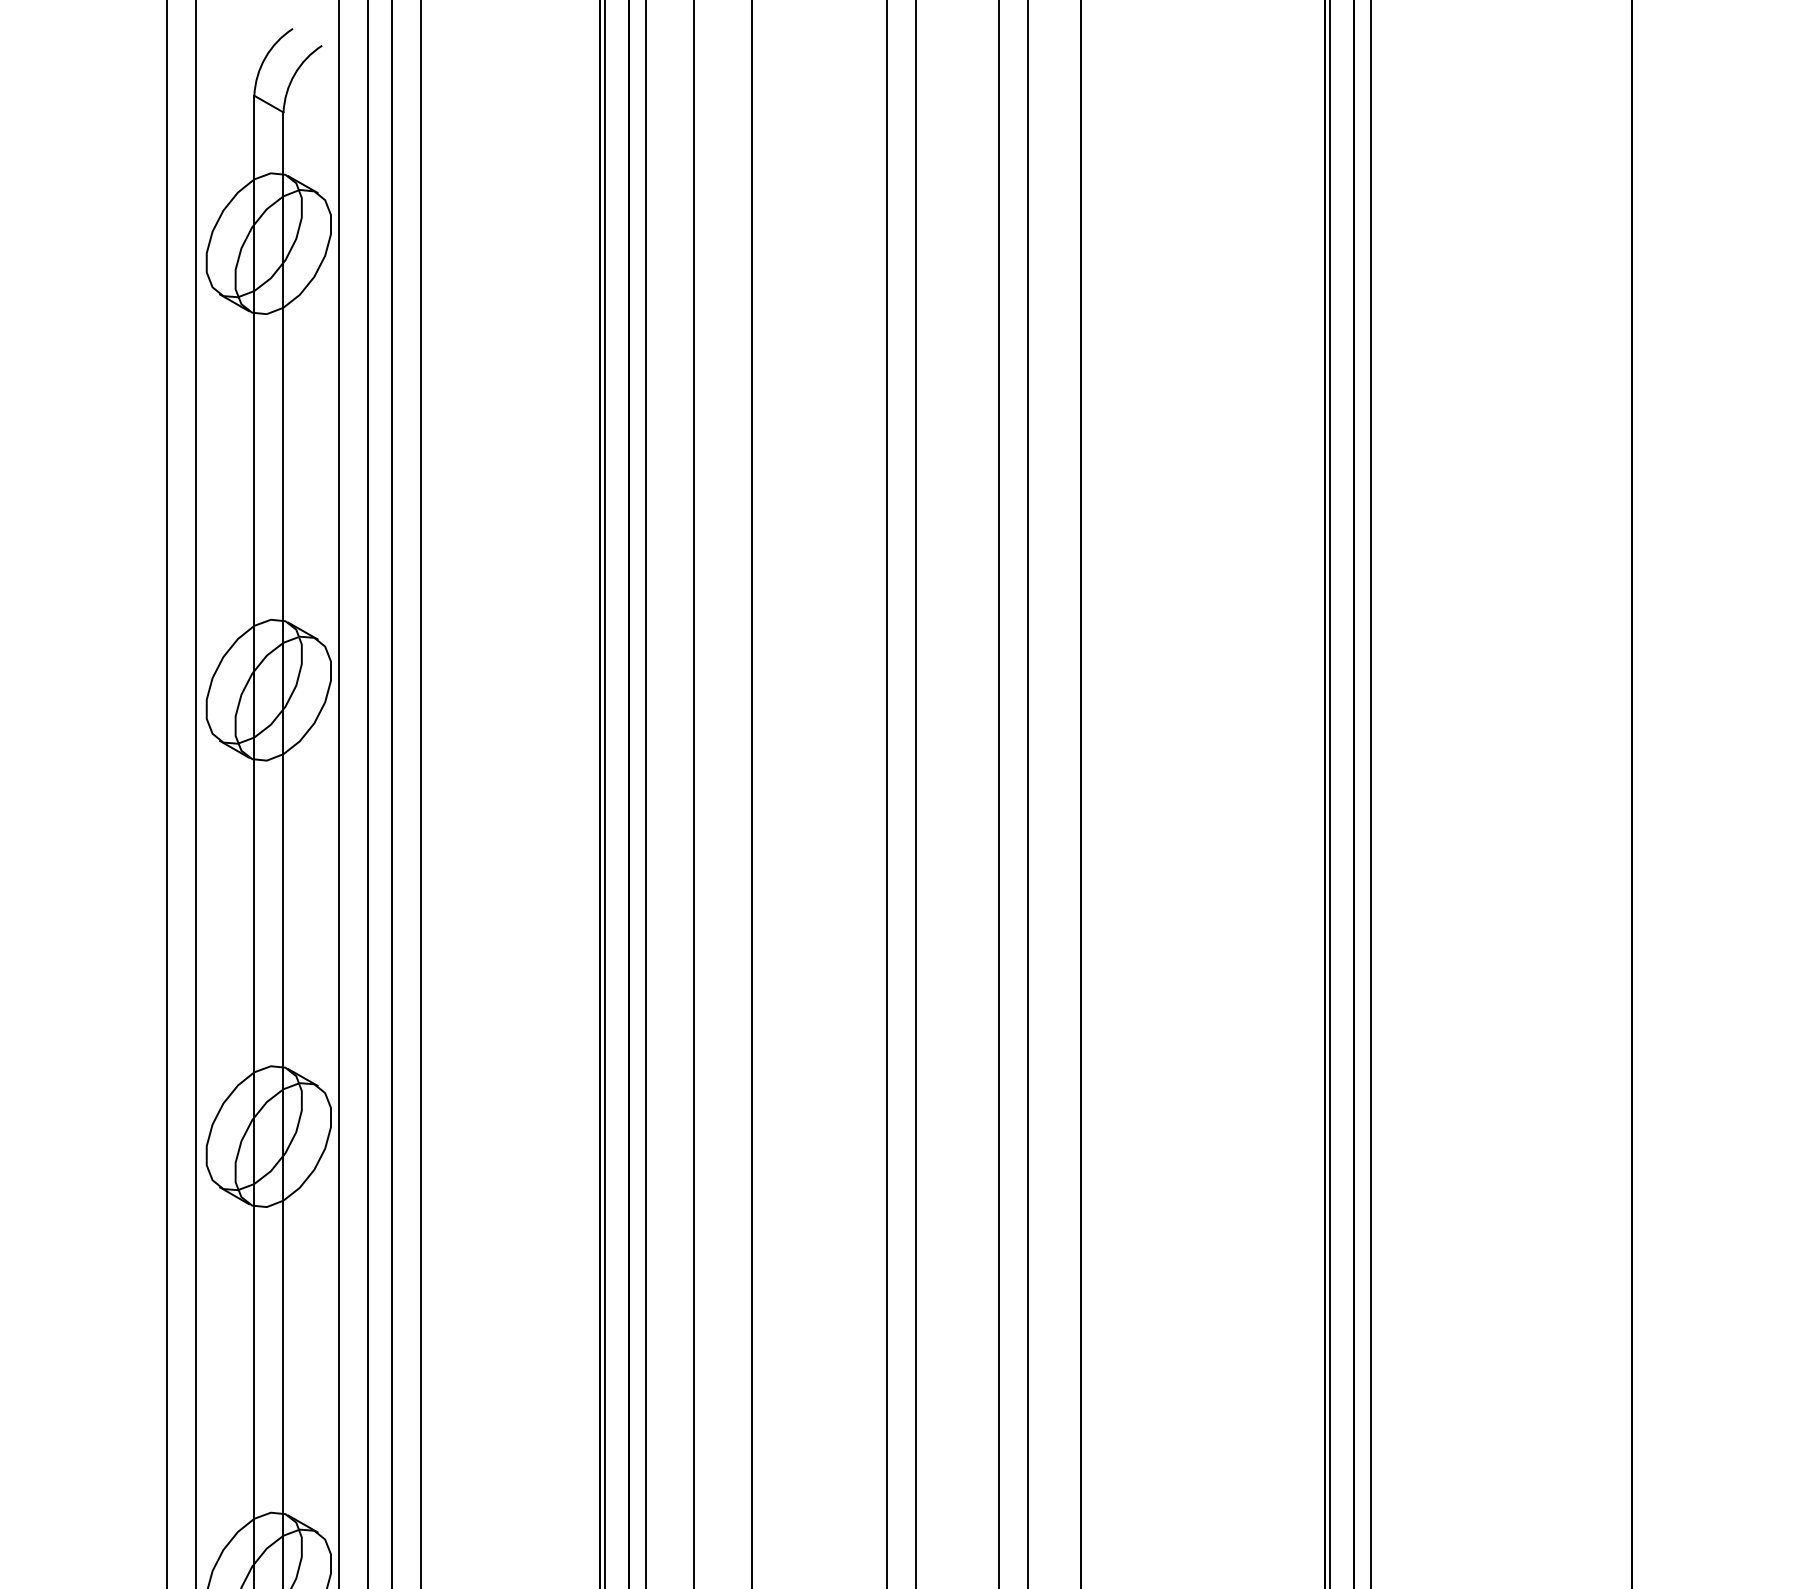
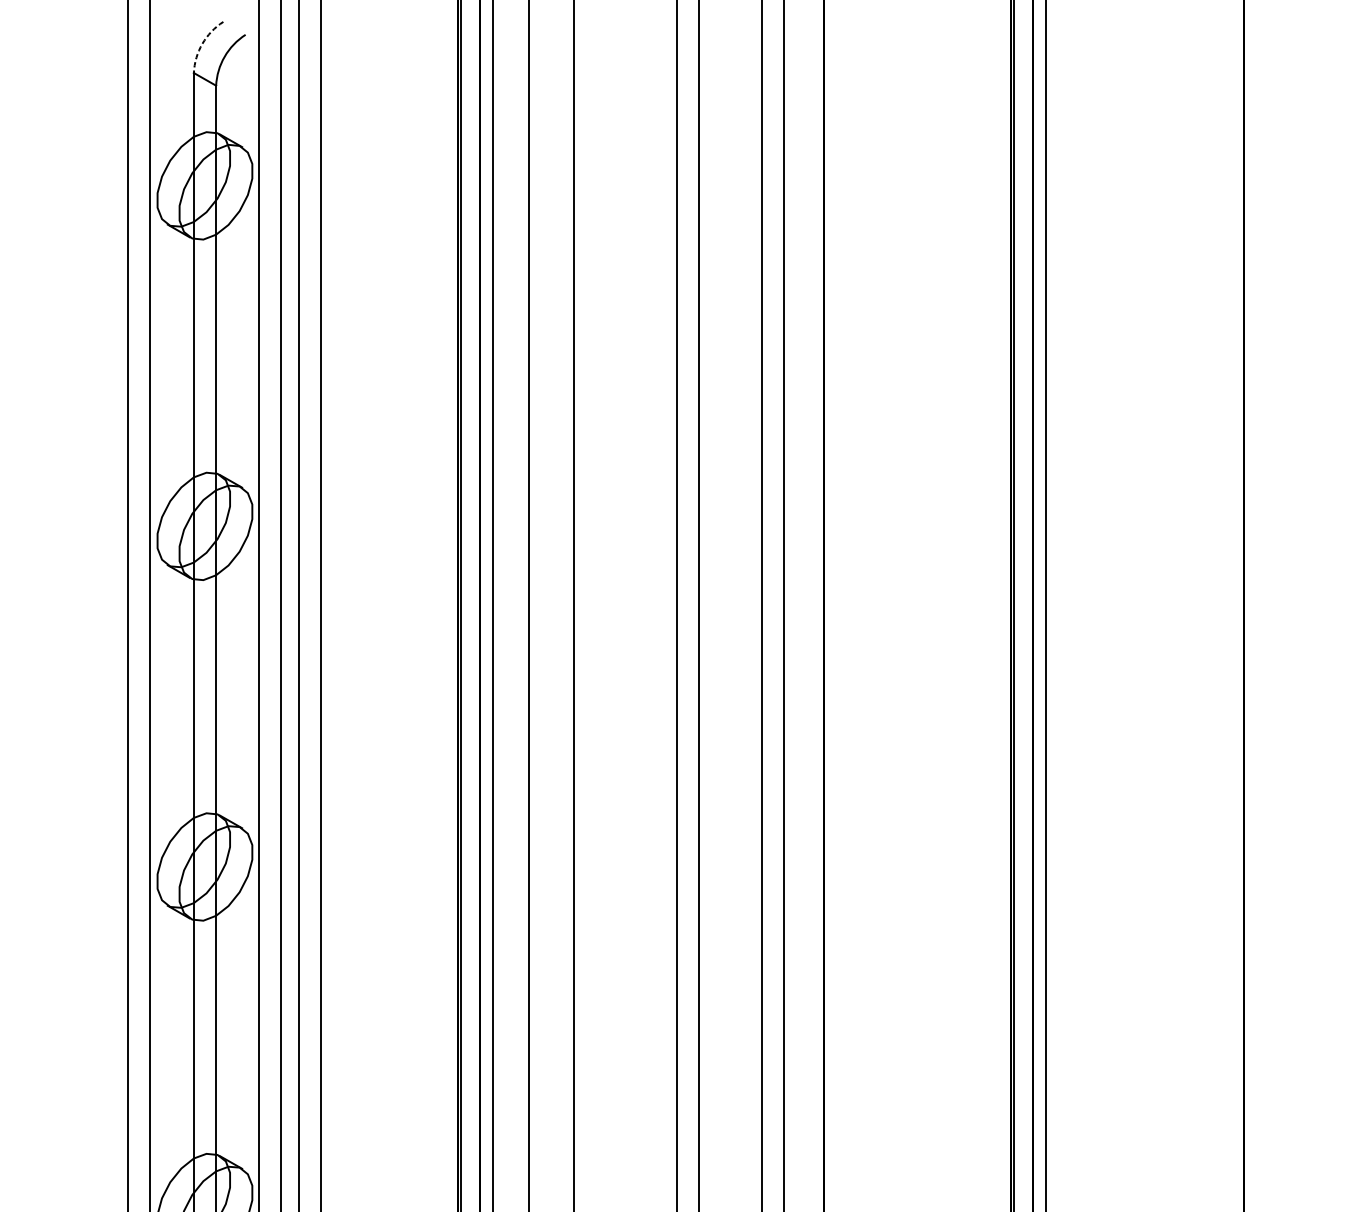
arc: (265, 57) -> (202, 43), solid -> dashed

